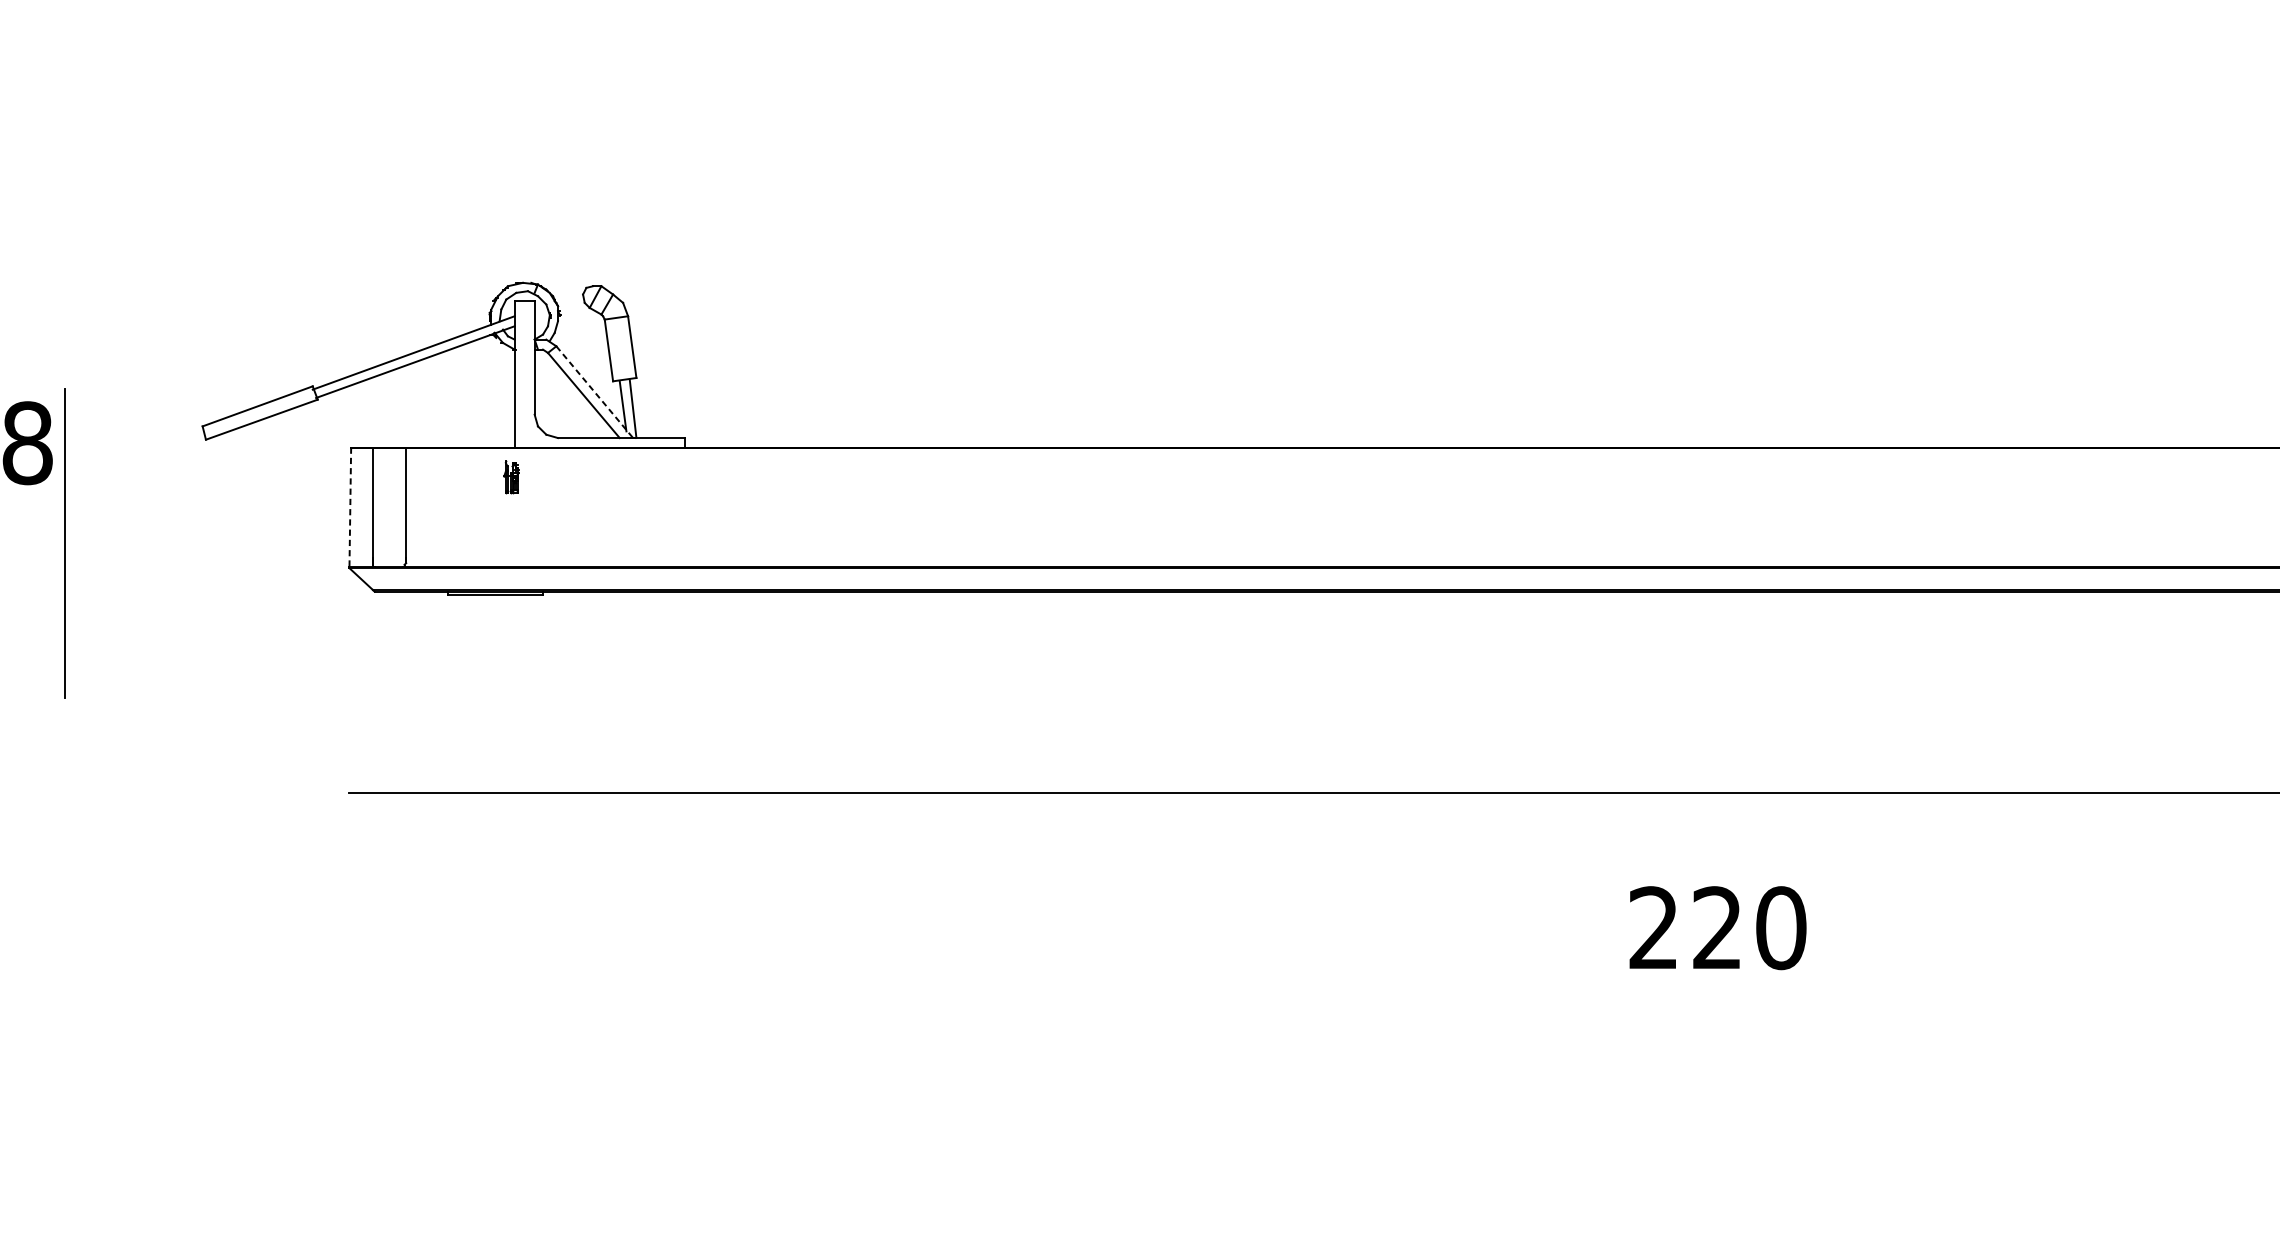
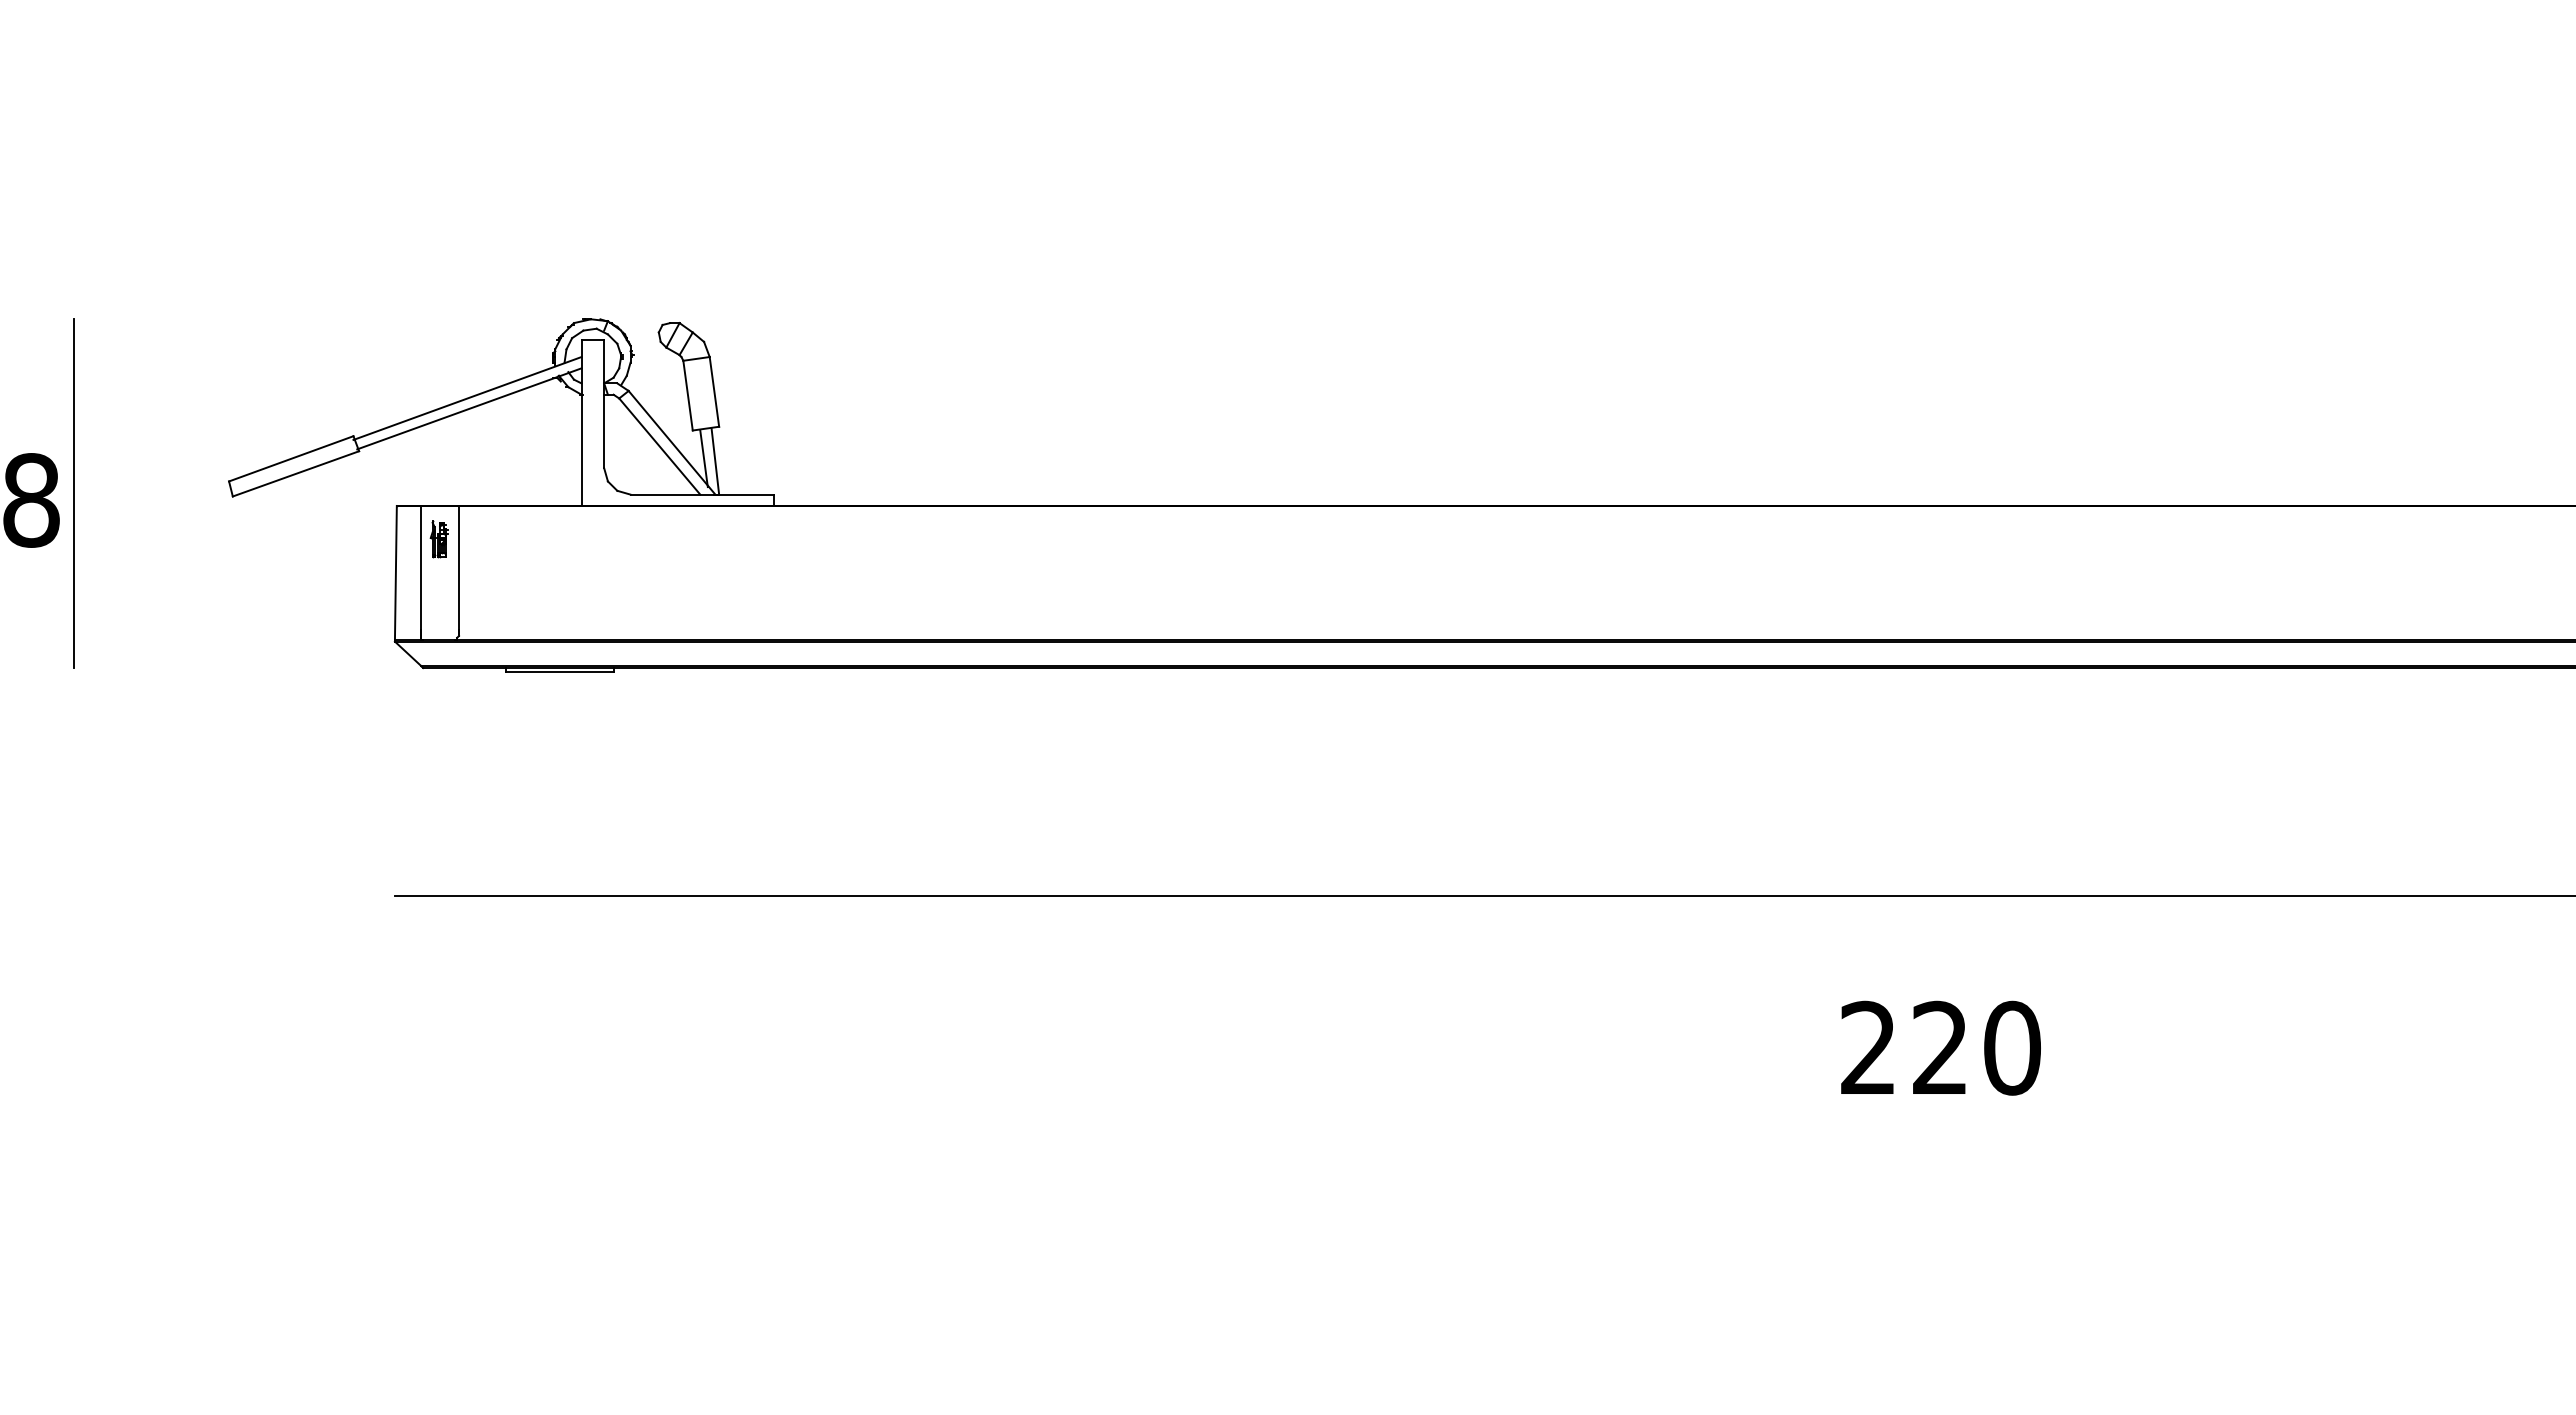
line: (595, 391) -> (672, 442), dashed -> solid
part: (511, 477) -> (438, 539), moved
line: (349, 506) -> (395, 572), dashed -> solid
line: (64, 543) -> (73, 493), moved

